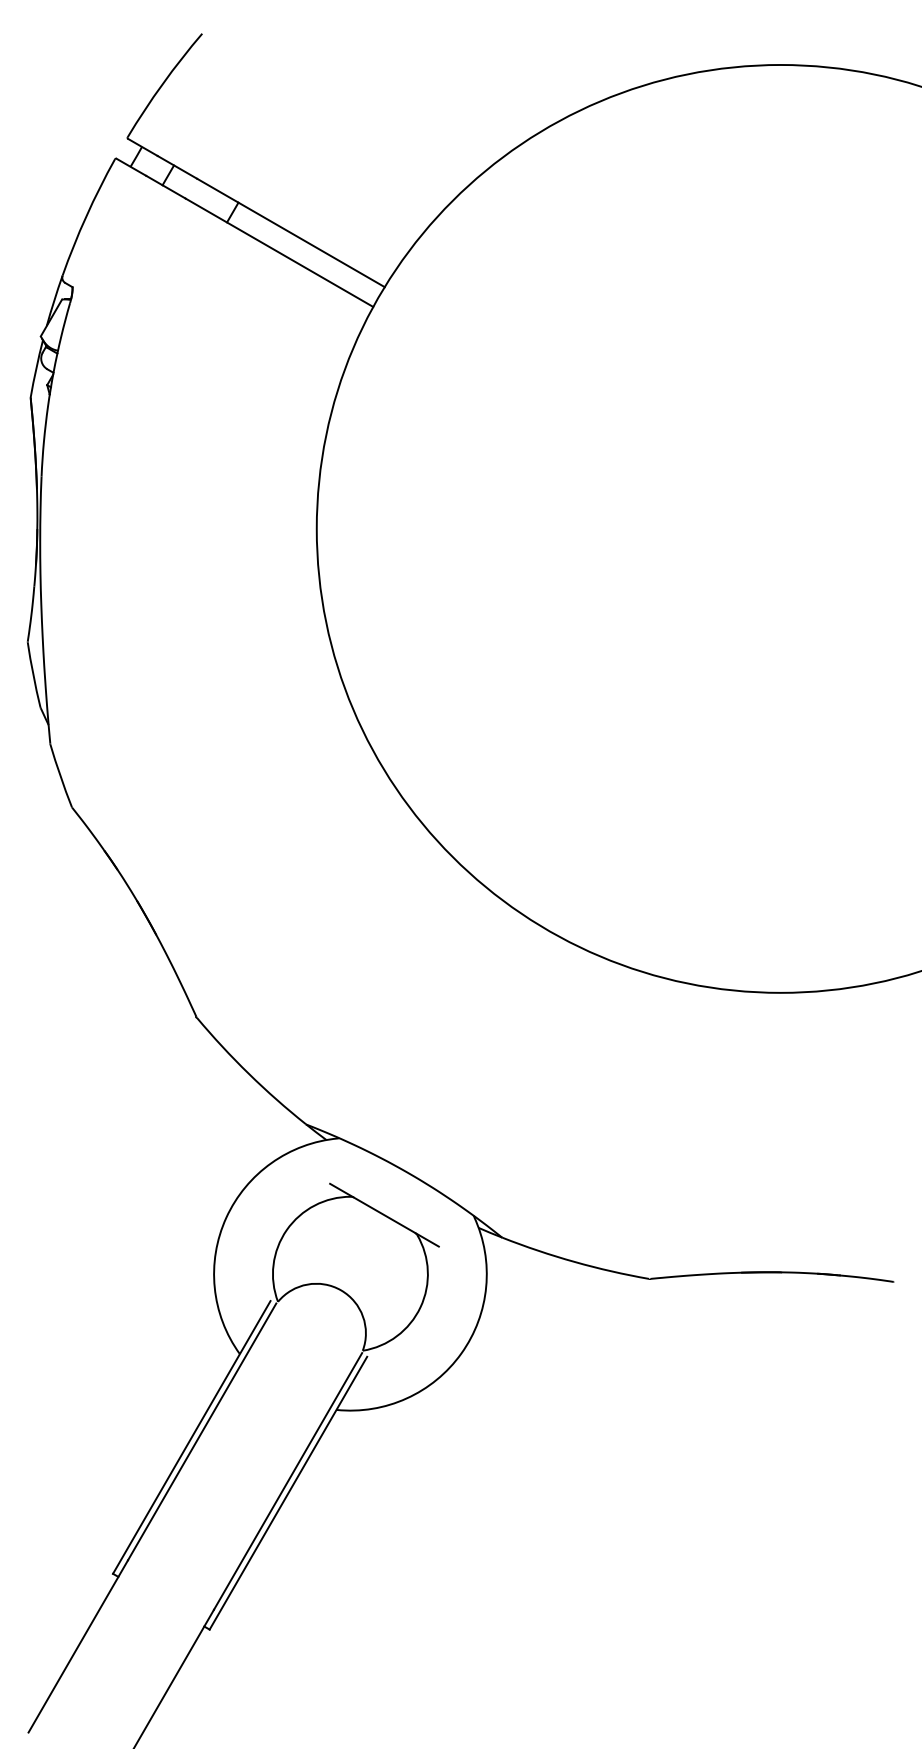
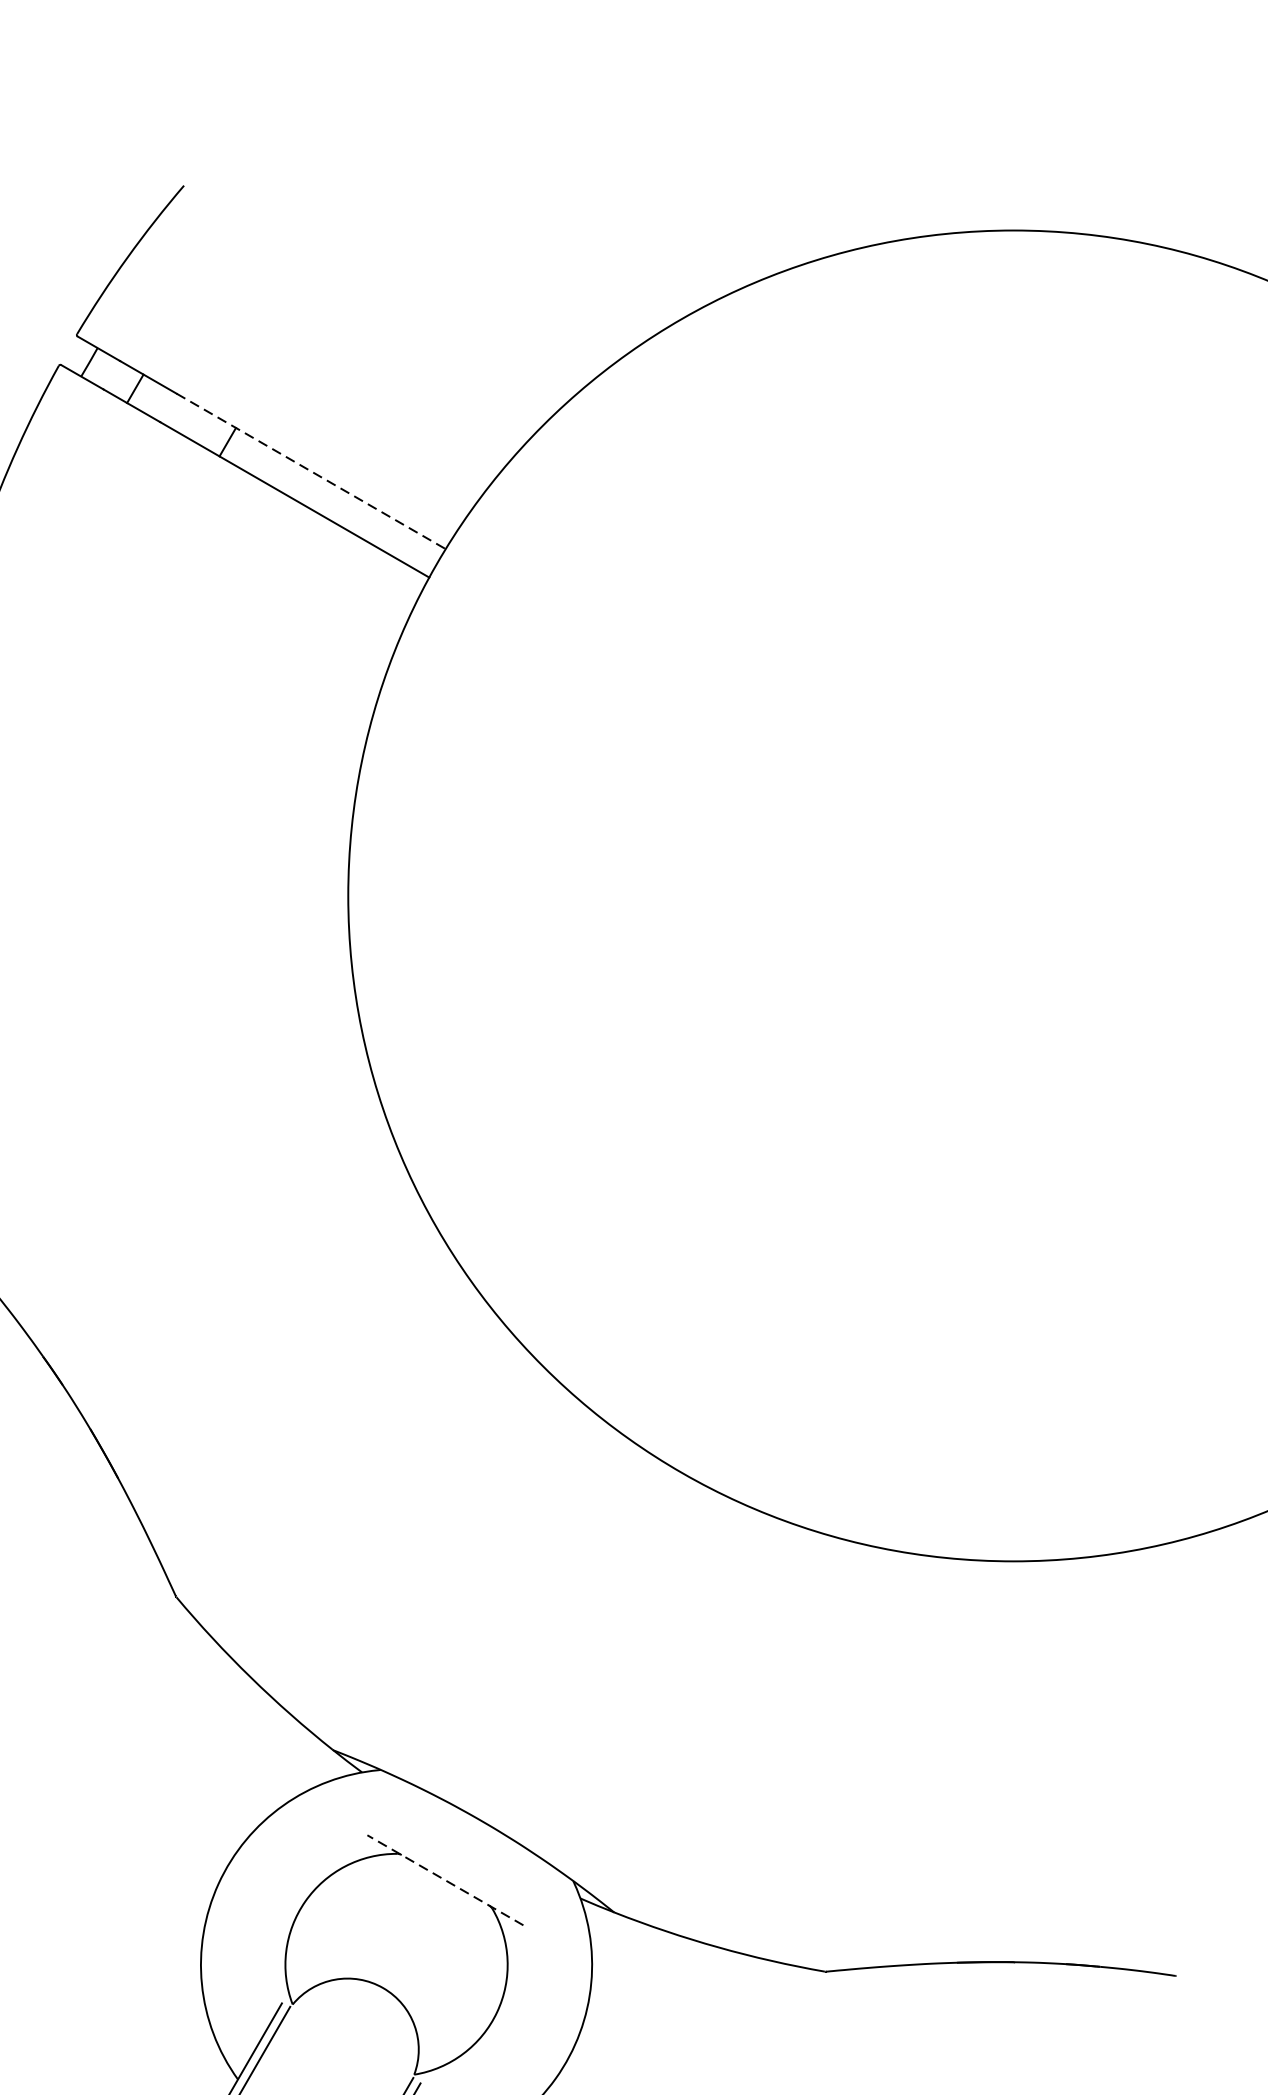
line: (291, 233) -> (312, 472), solid -> dashed
line: (384, 1215) -> (445, 1880), solid -> dashed

